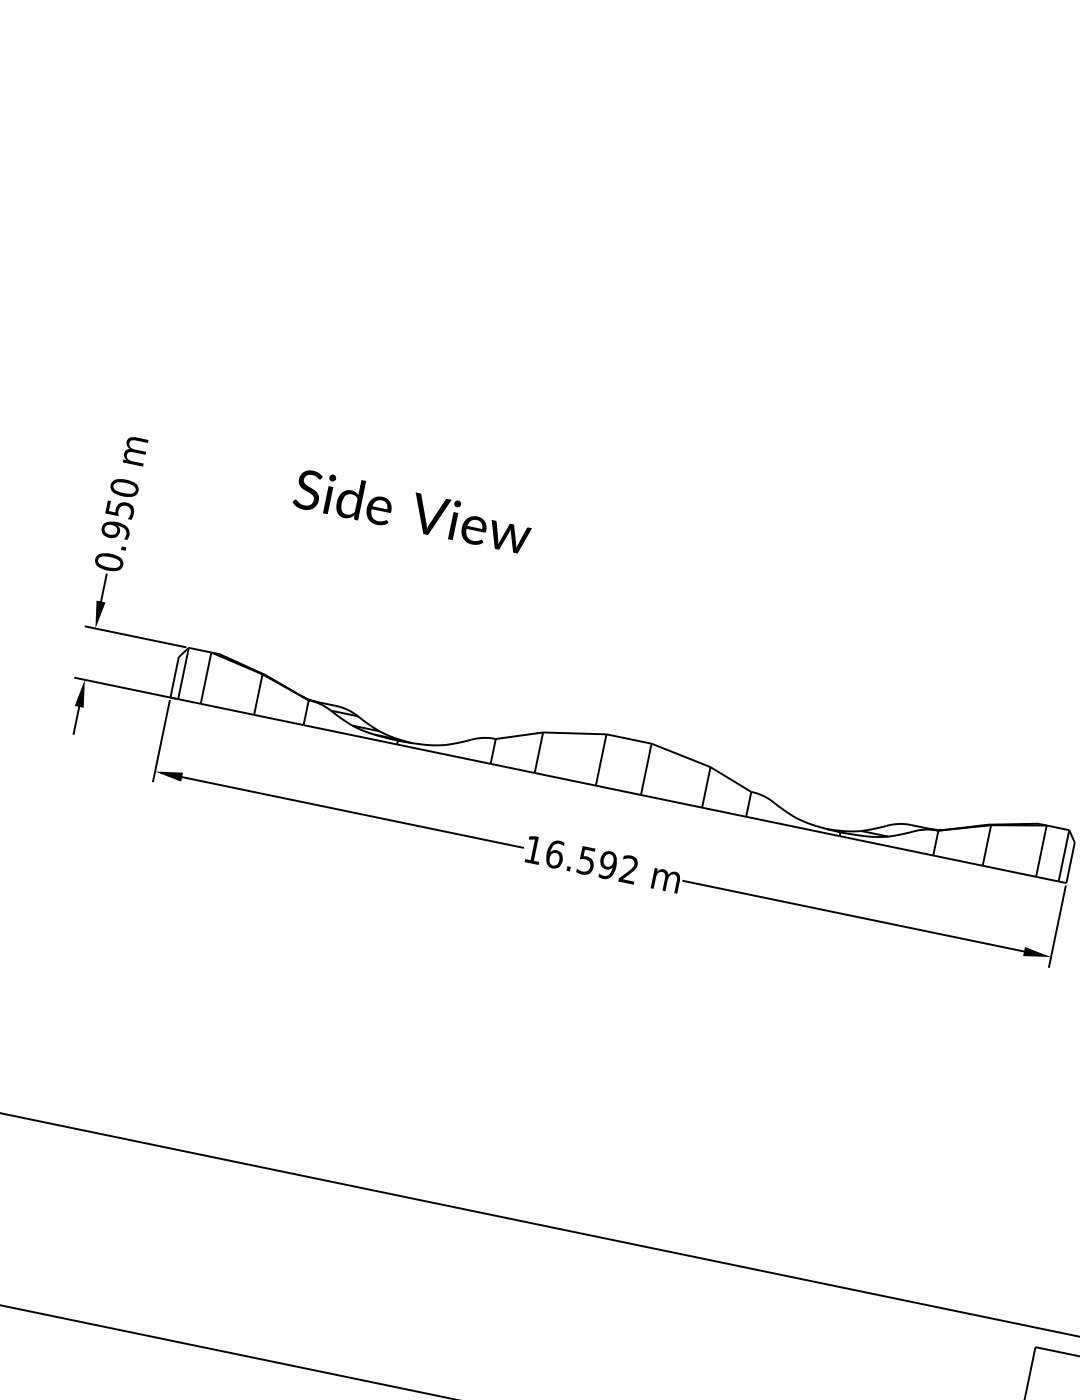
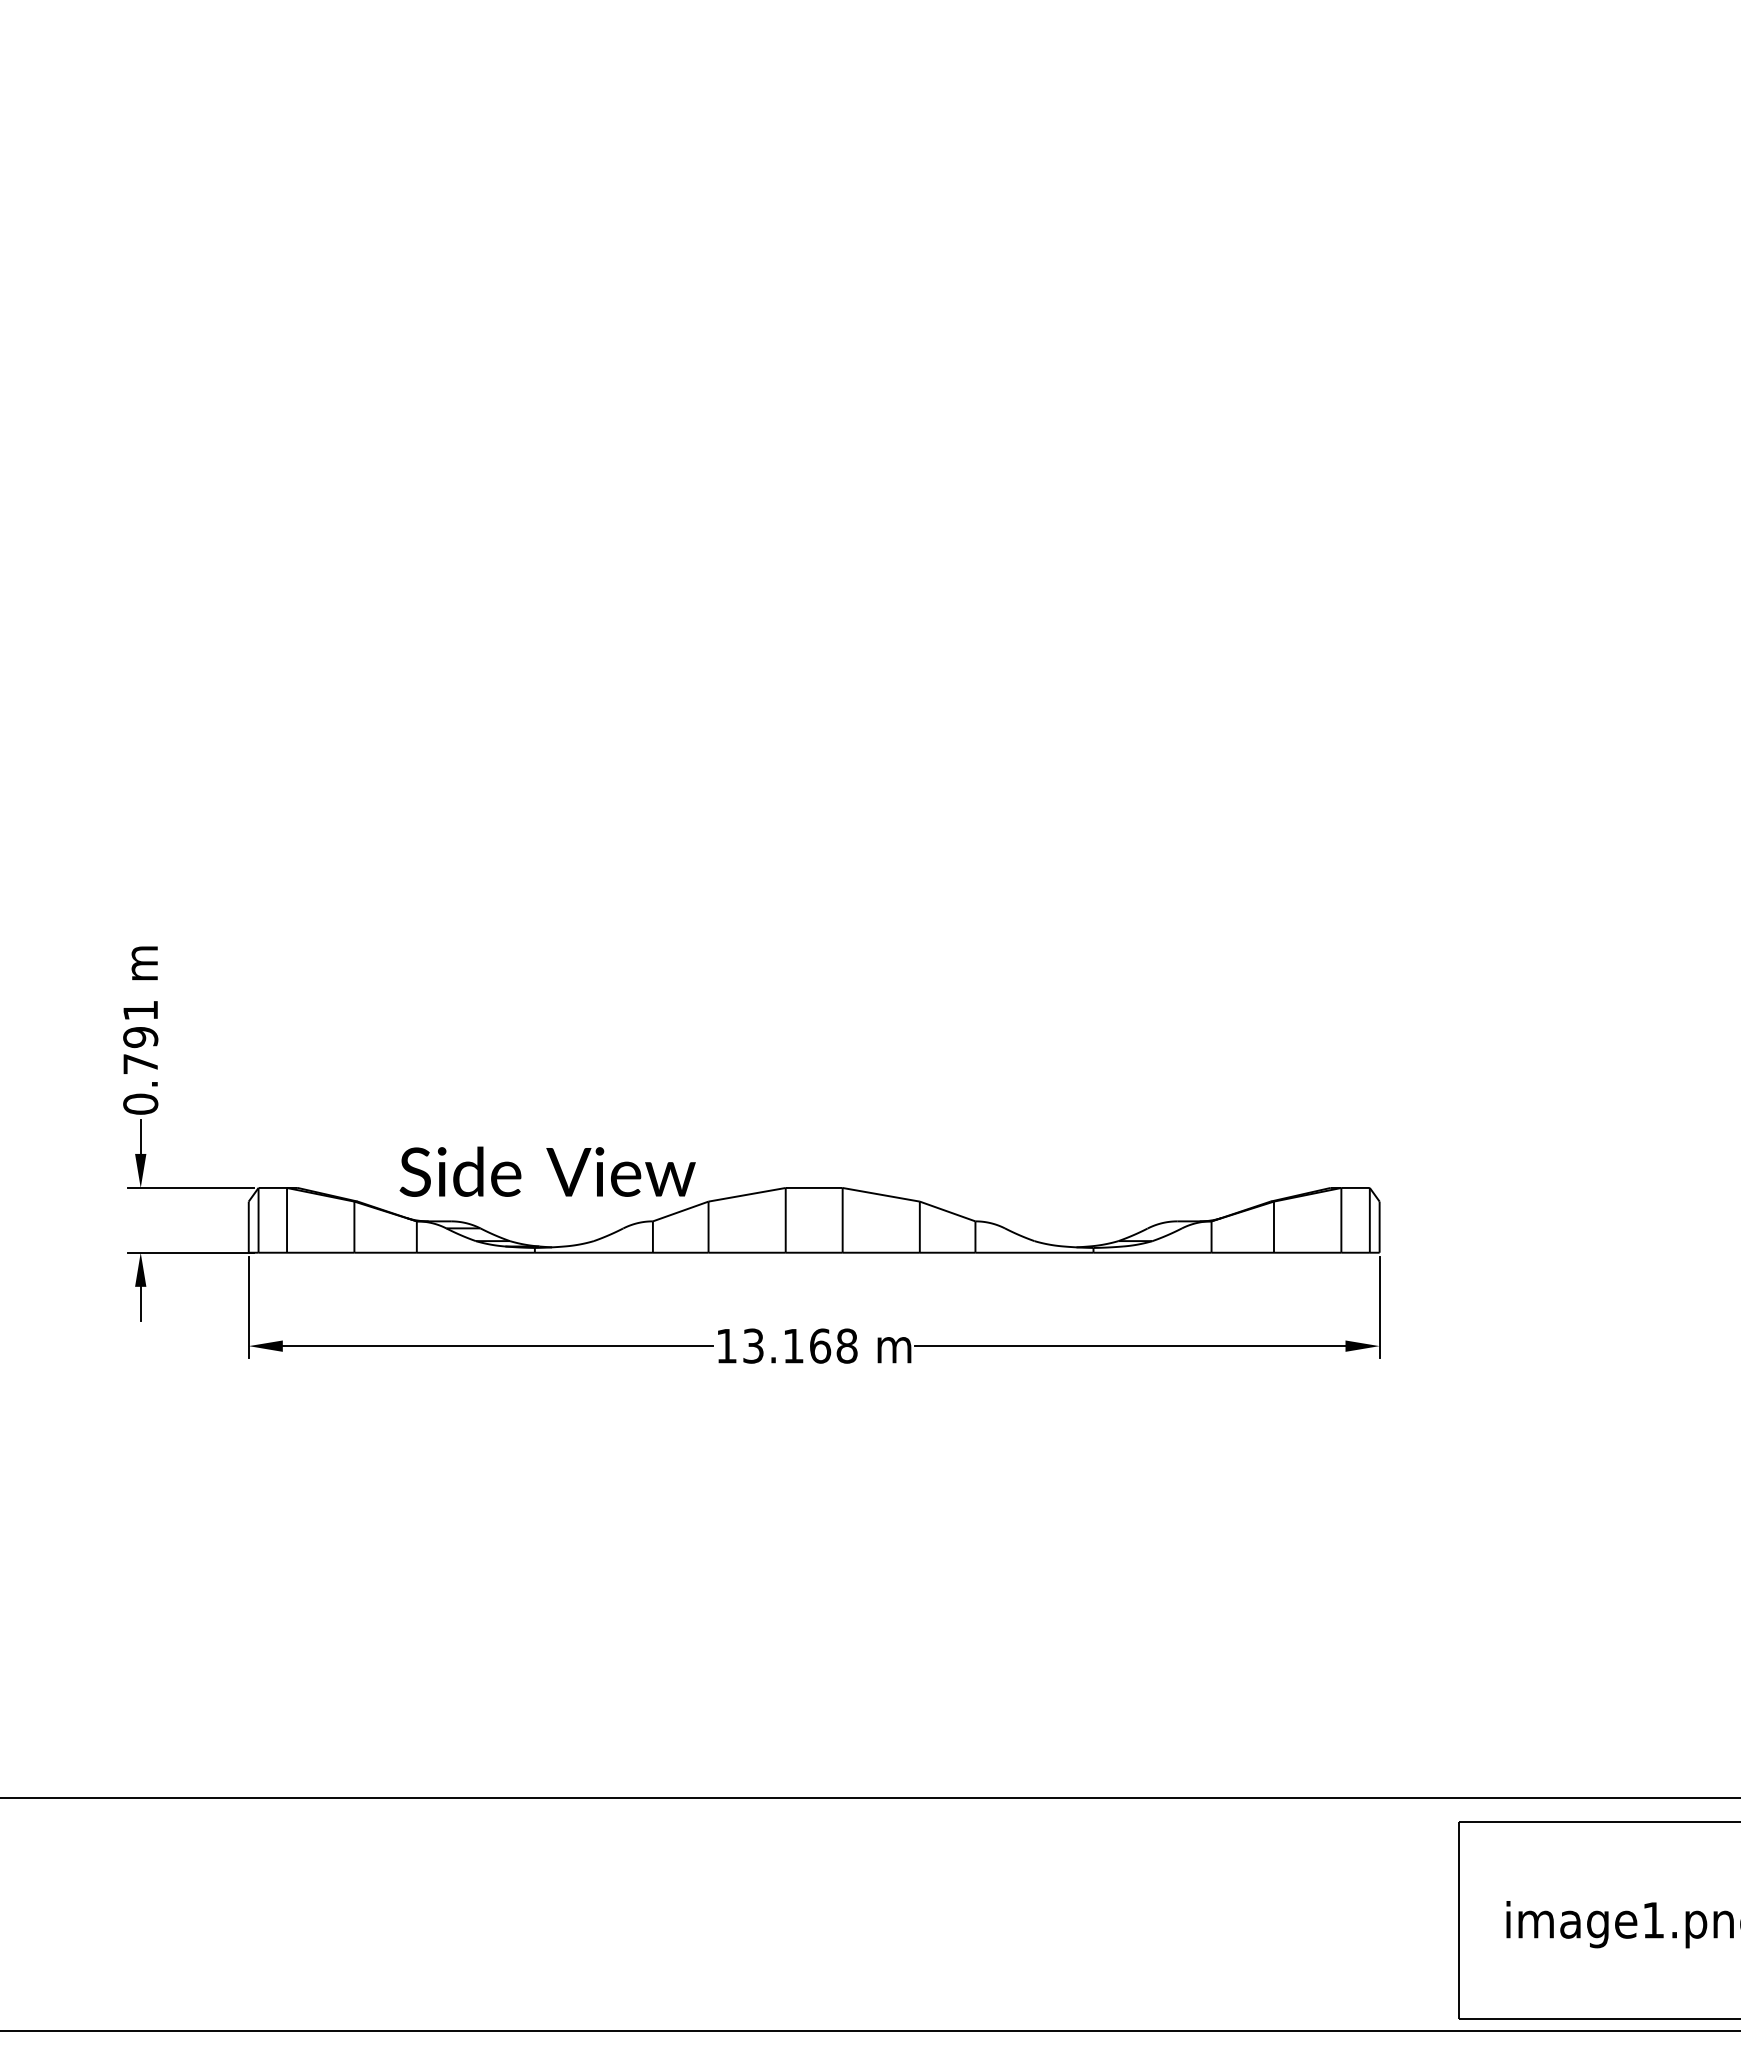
text: (119, 509) -> (140, 1037), 0.950 -> 0.791
text: (412, 511) -> (547, 1171), moved
text: (592, 861) -> (800, 1345), 16.592 -> 13.168

